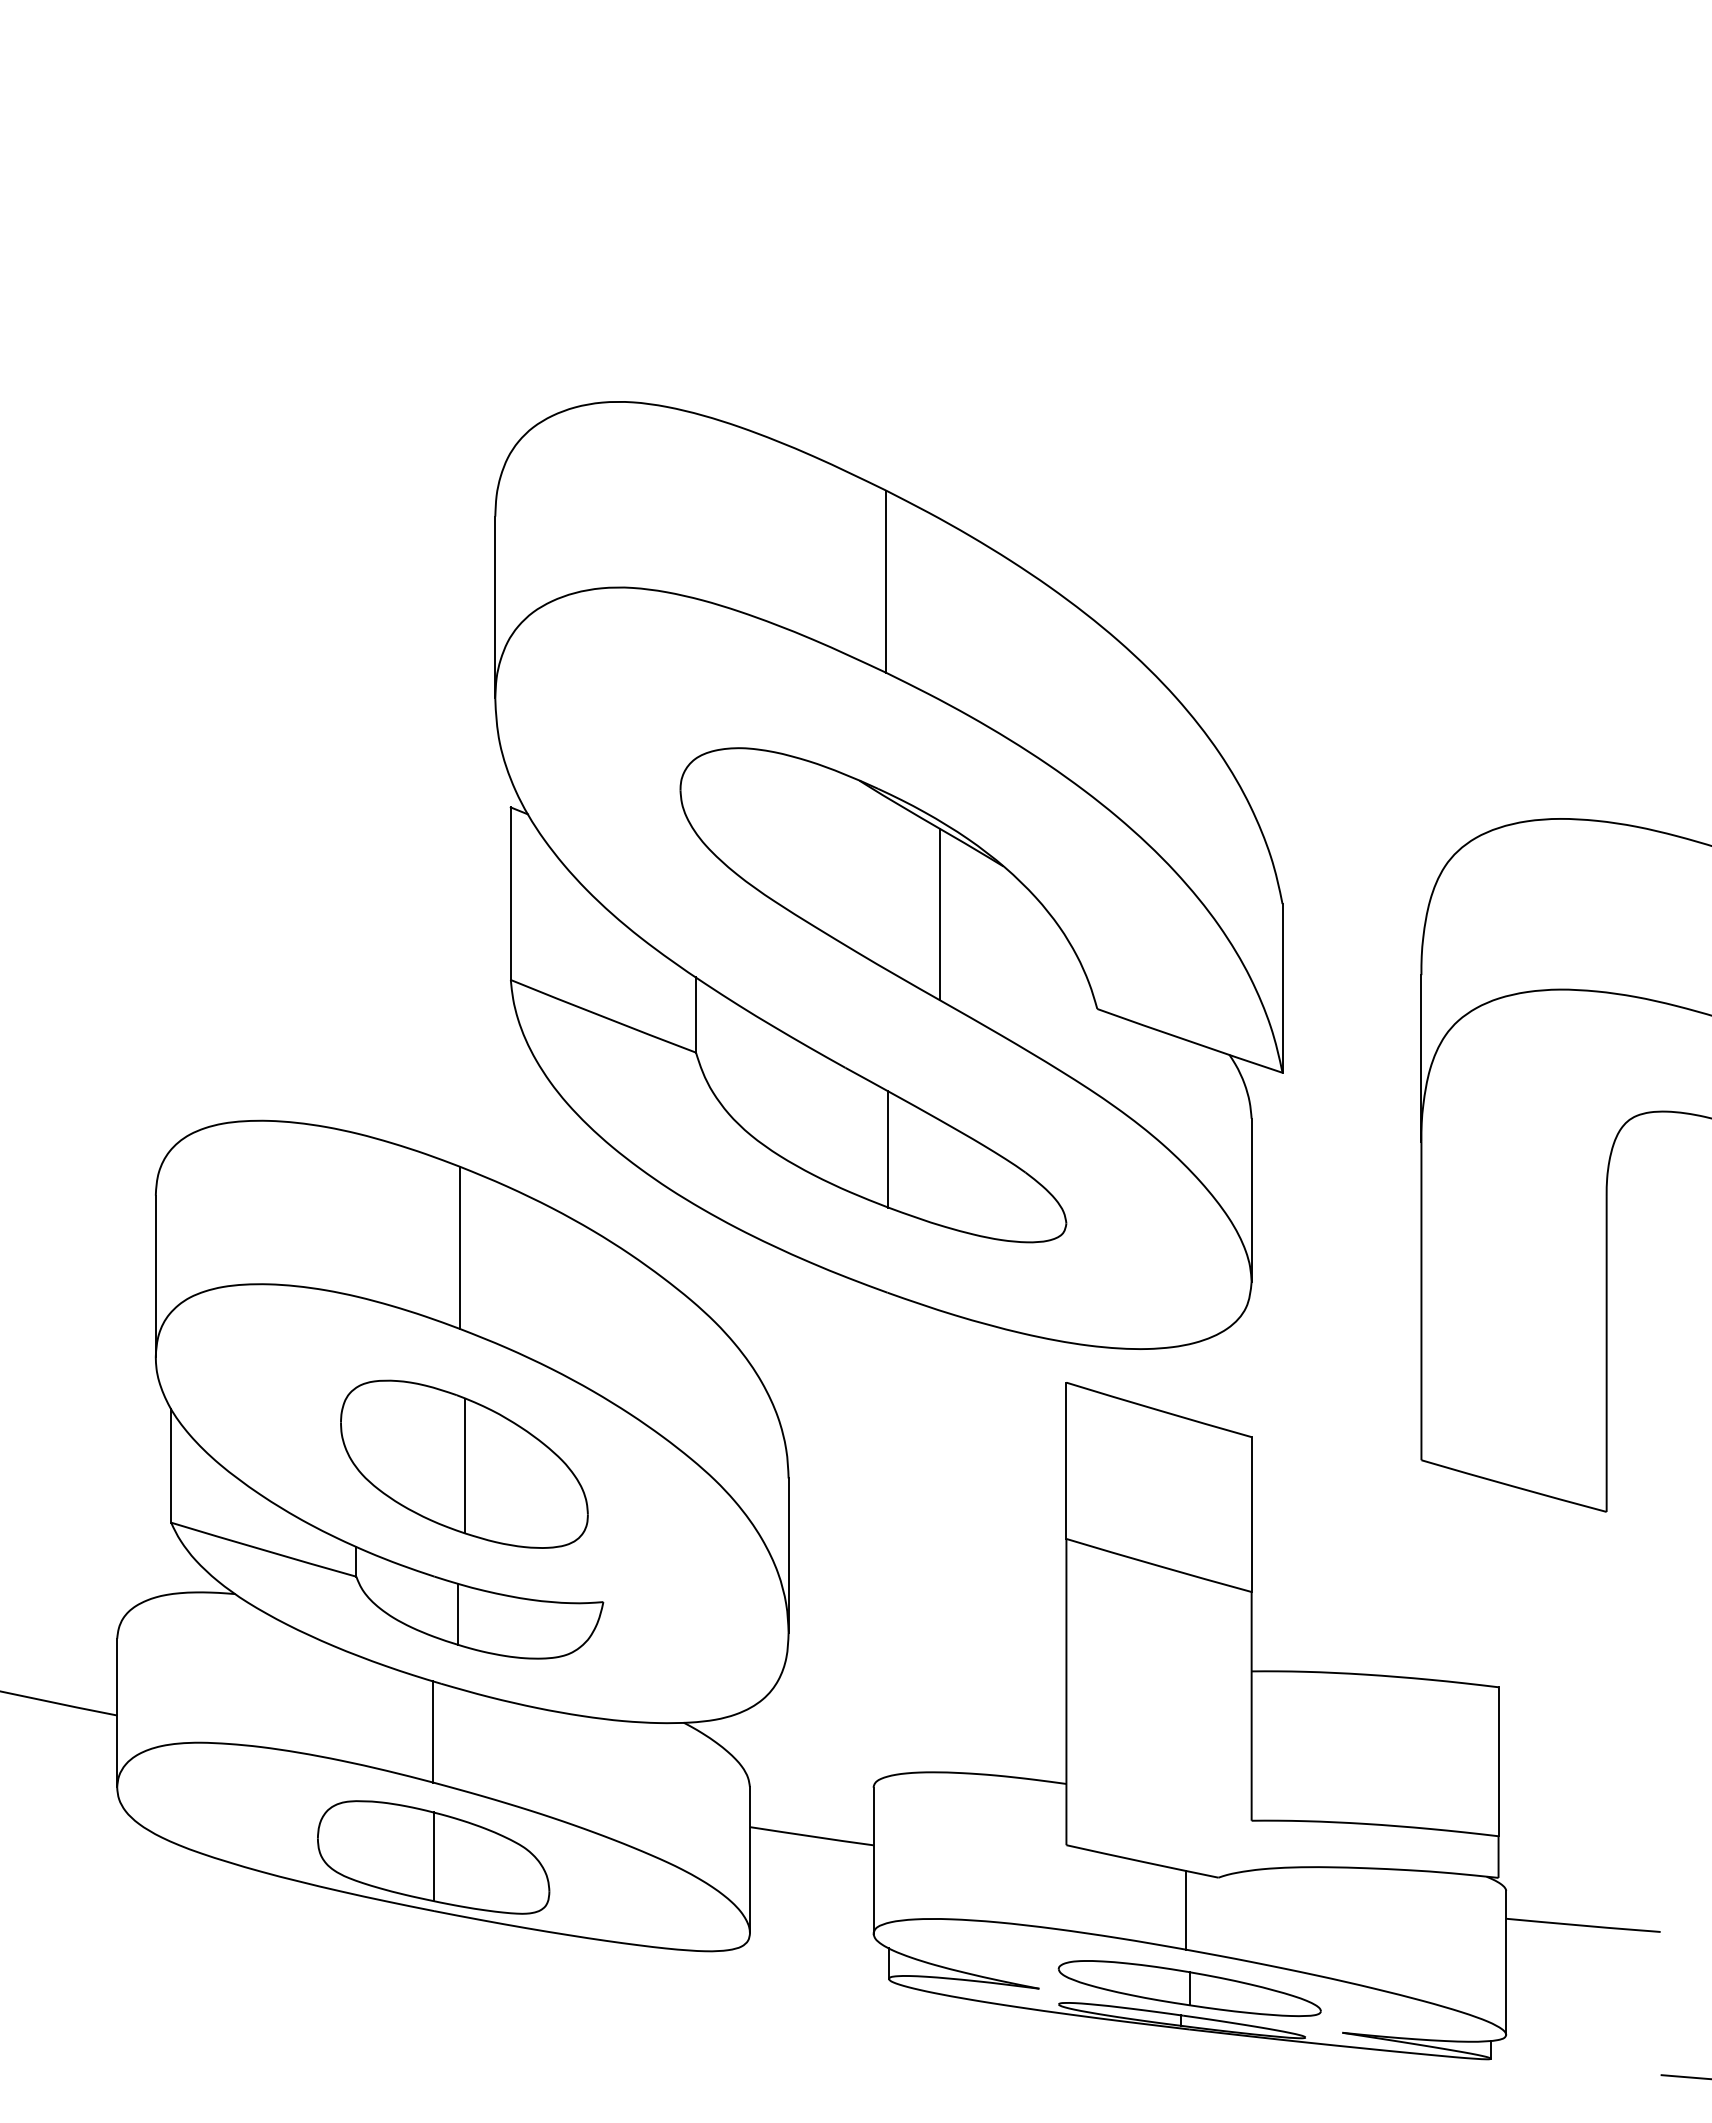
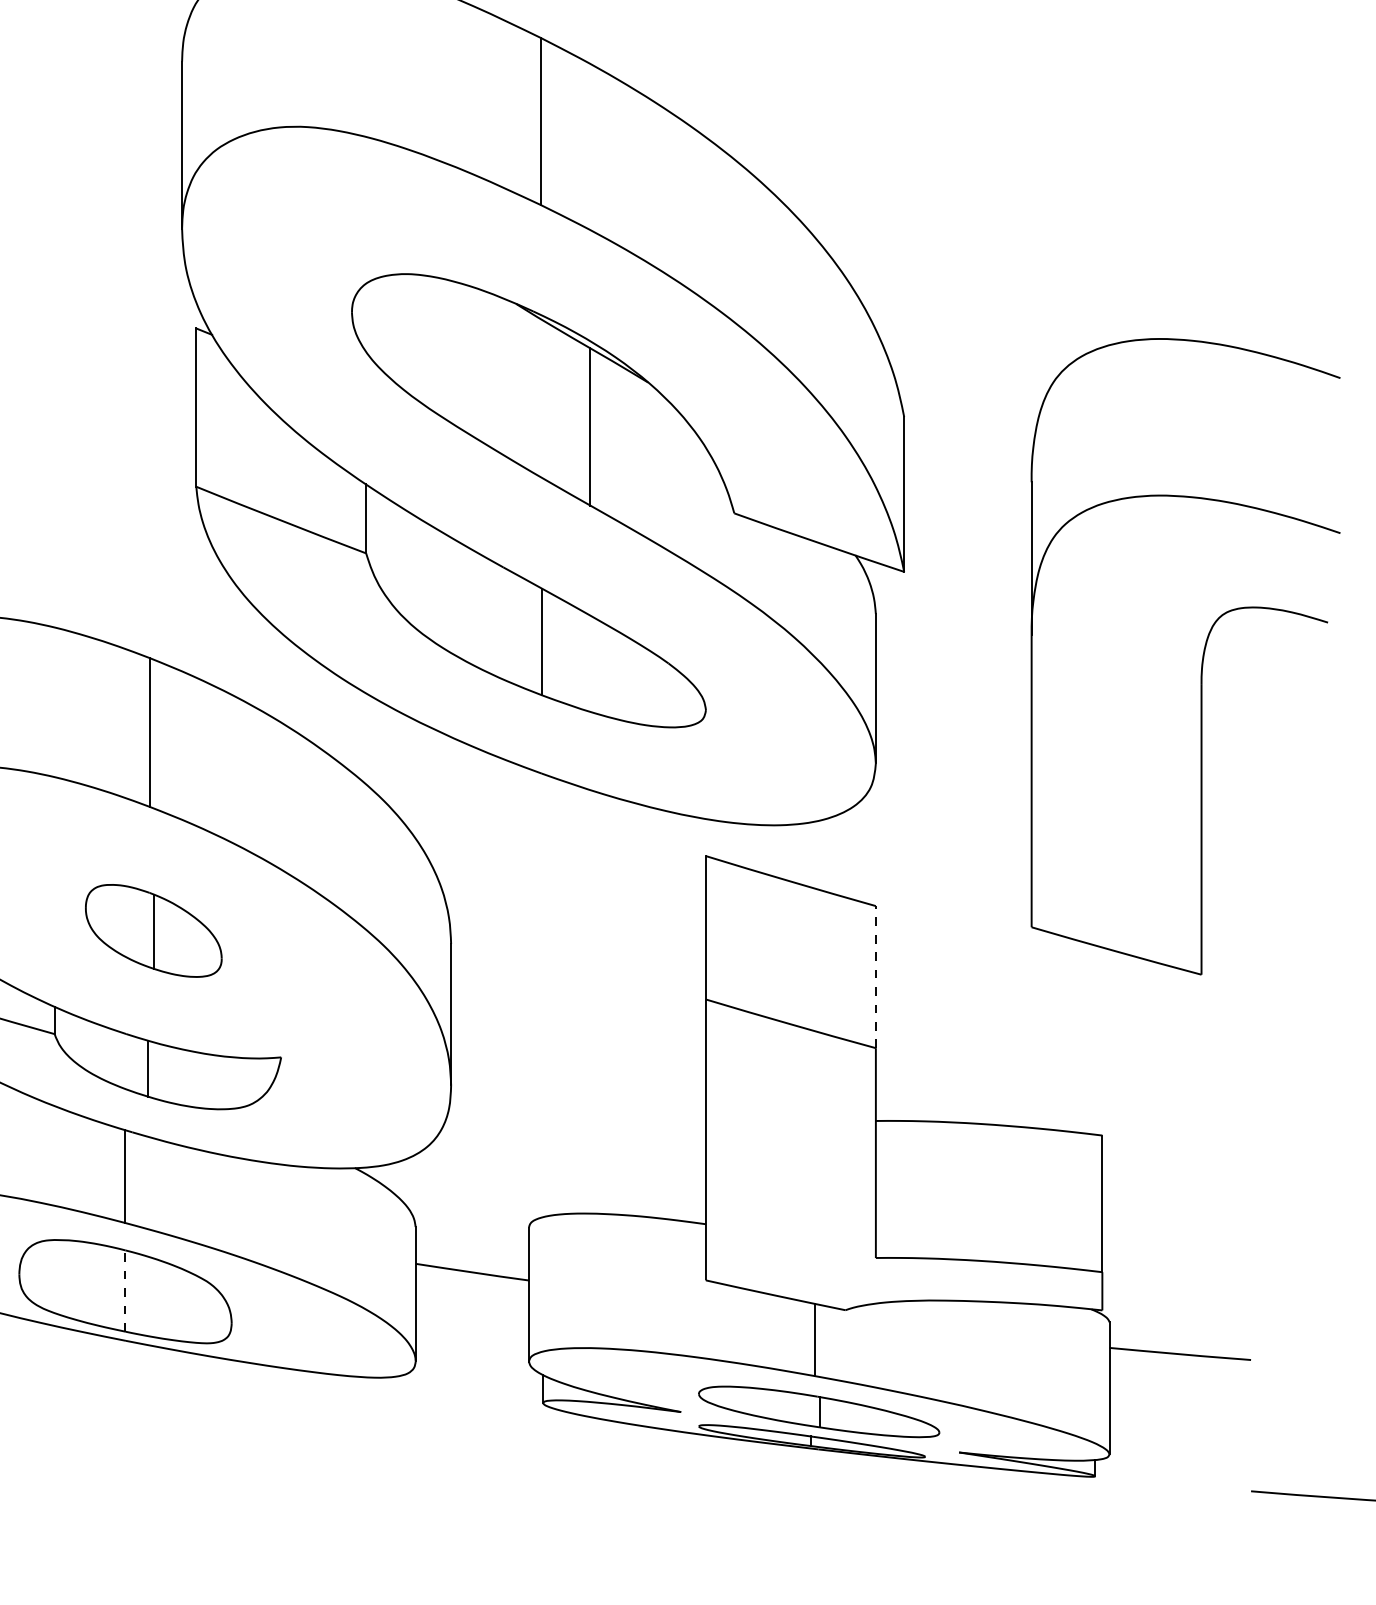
part: (464, 1463) -> (153, 930), size x0.6
line: (1251, 1514) -> (875, 977), solid -> dashed
line: (433, 1856) -> (125, 1290), solid -> dashed

